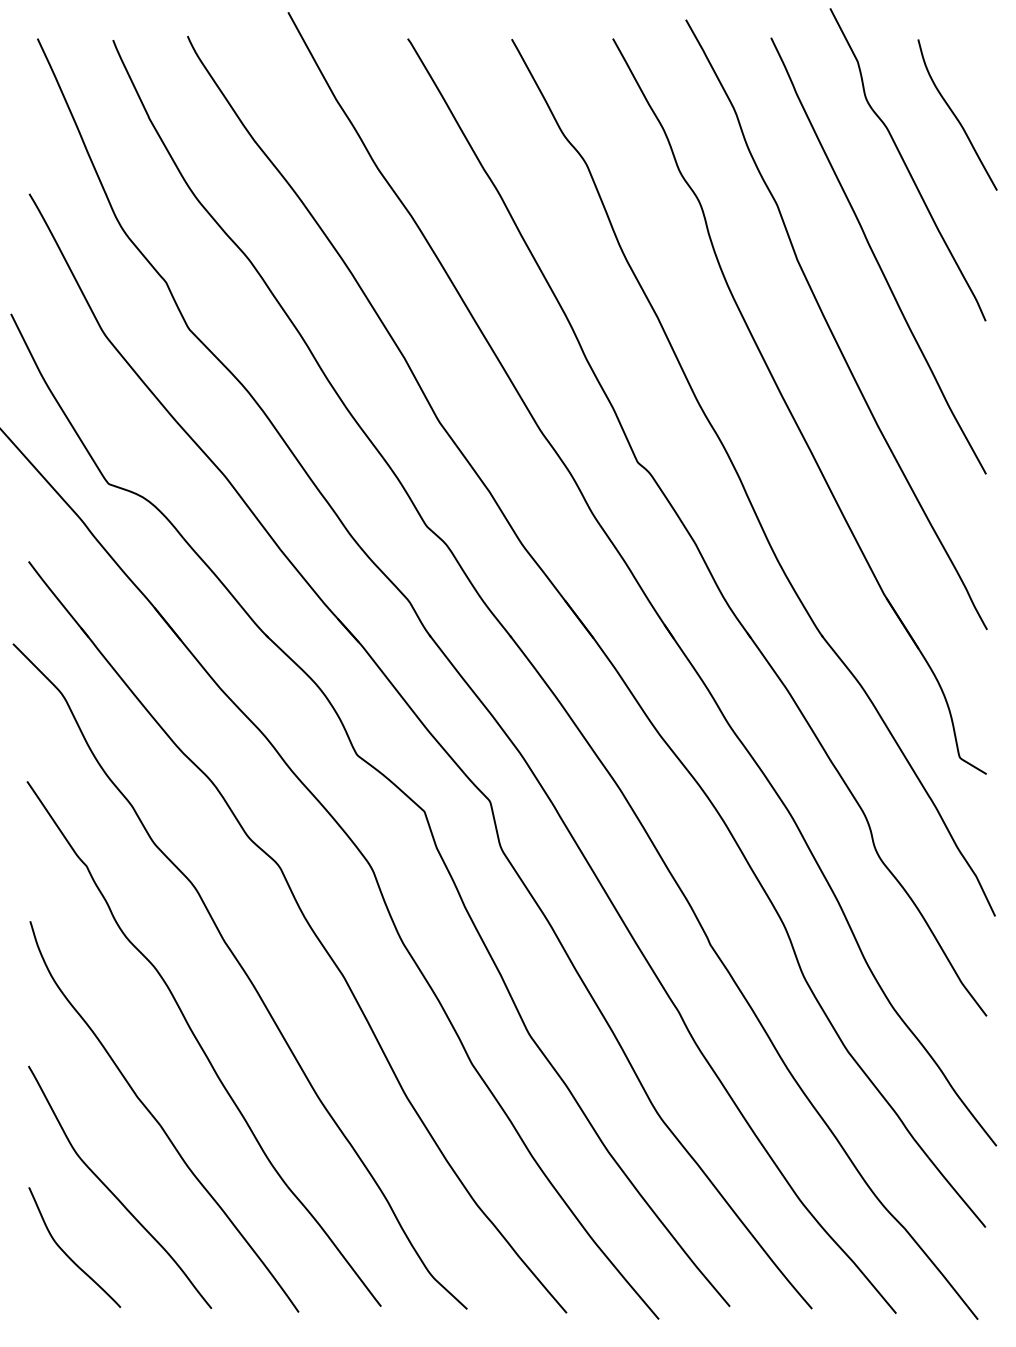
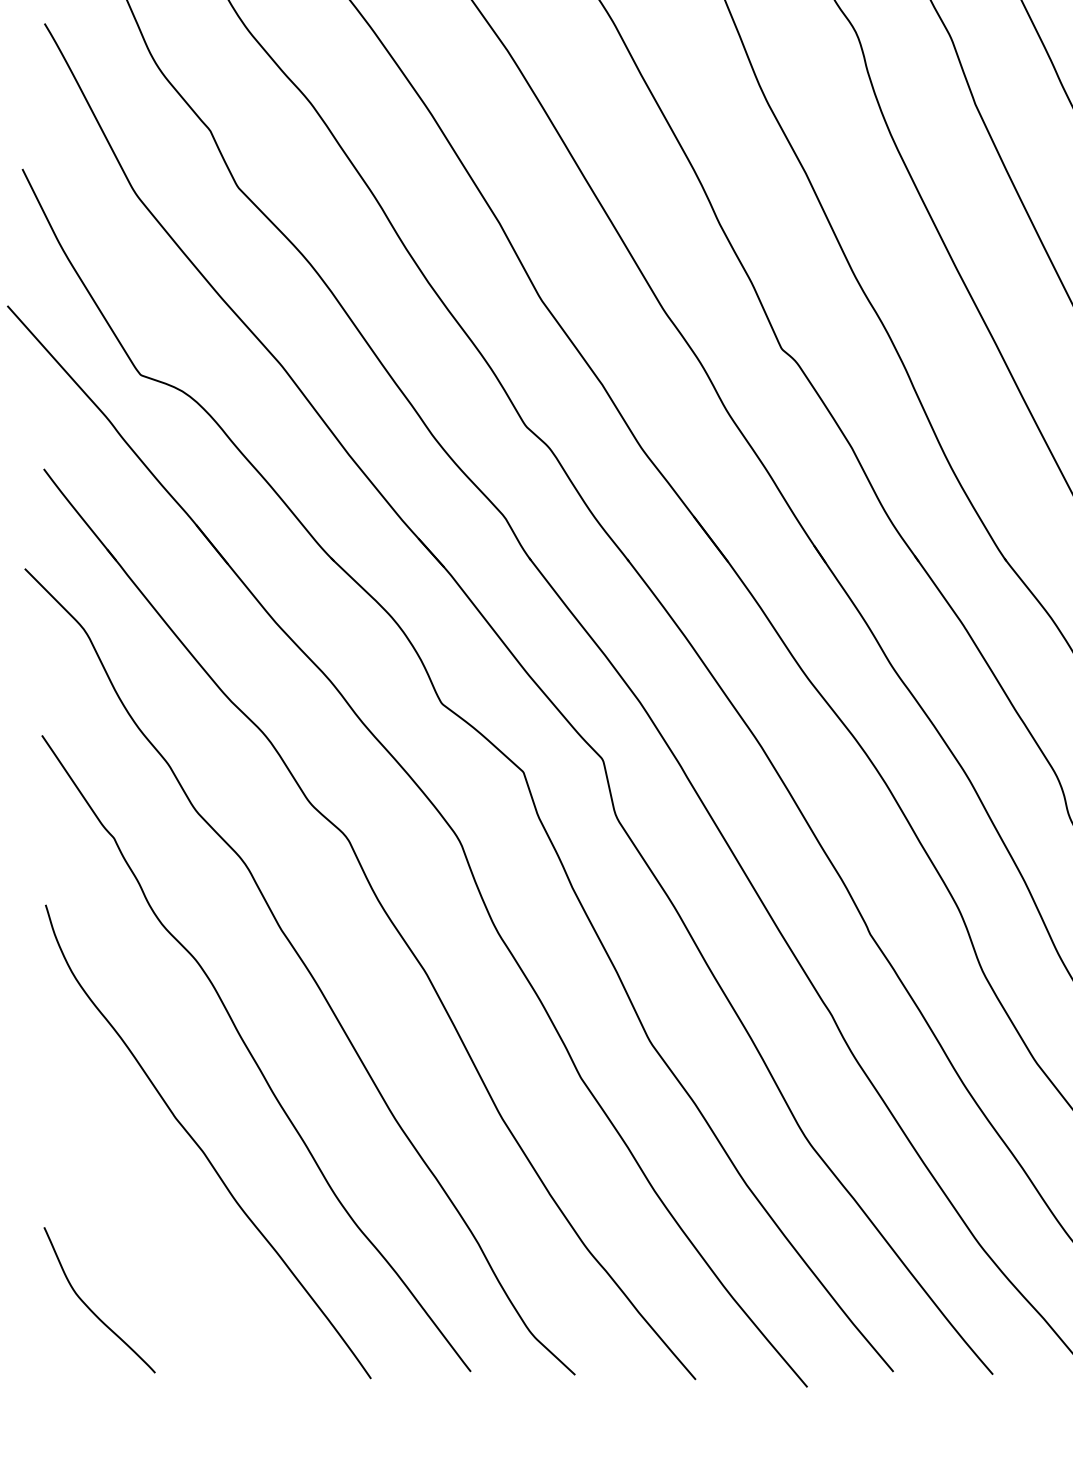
curve: (112, 1191) -> (145, 1232), removed

